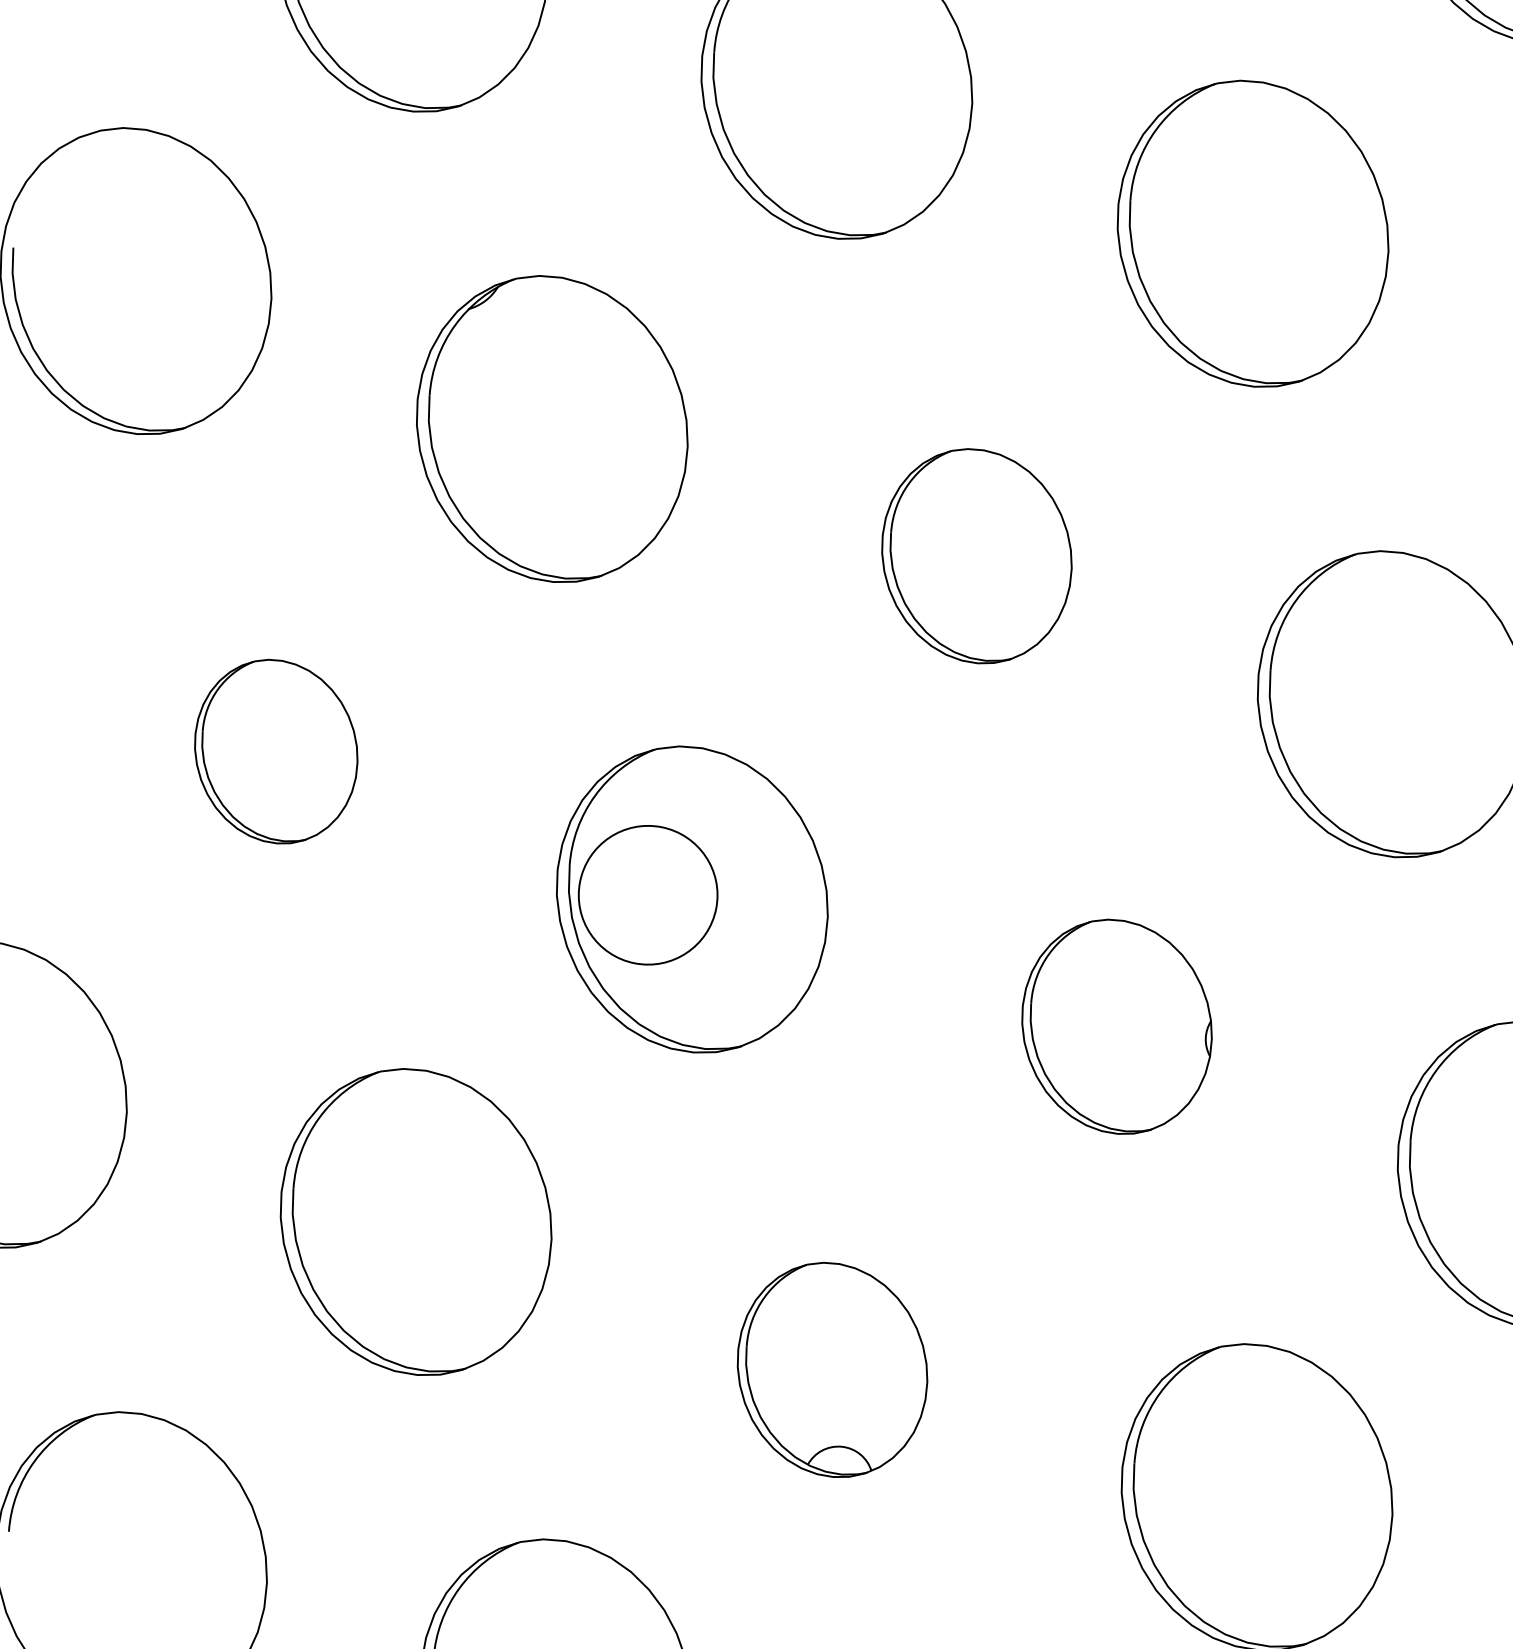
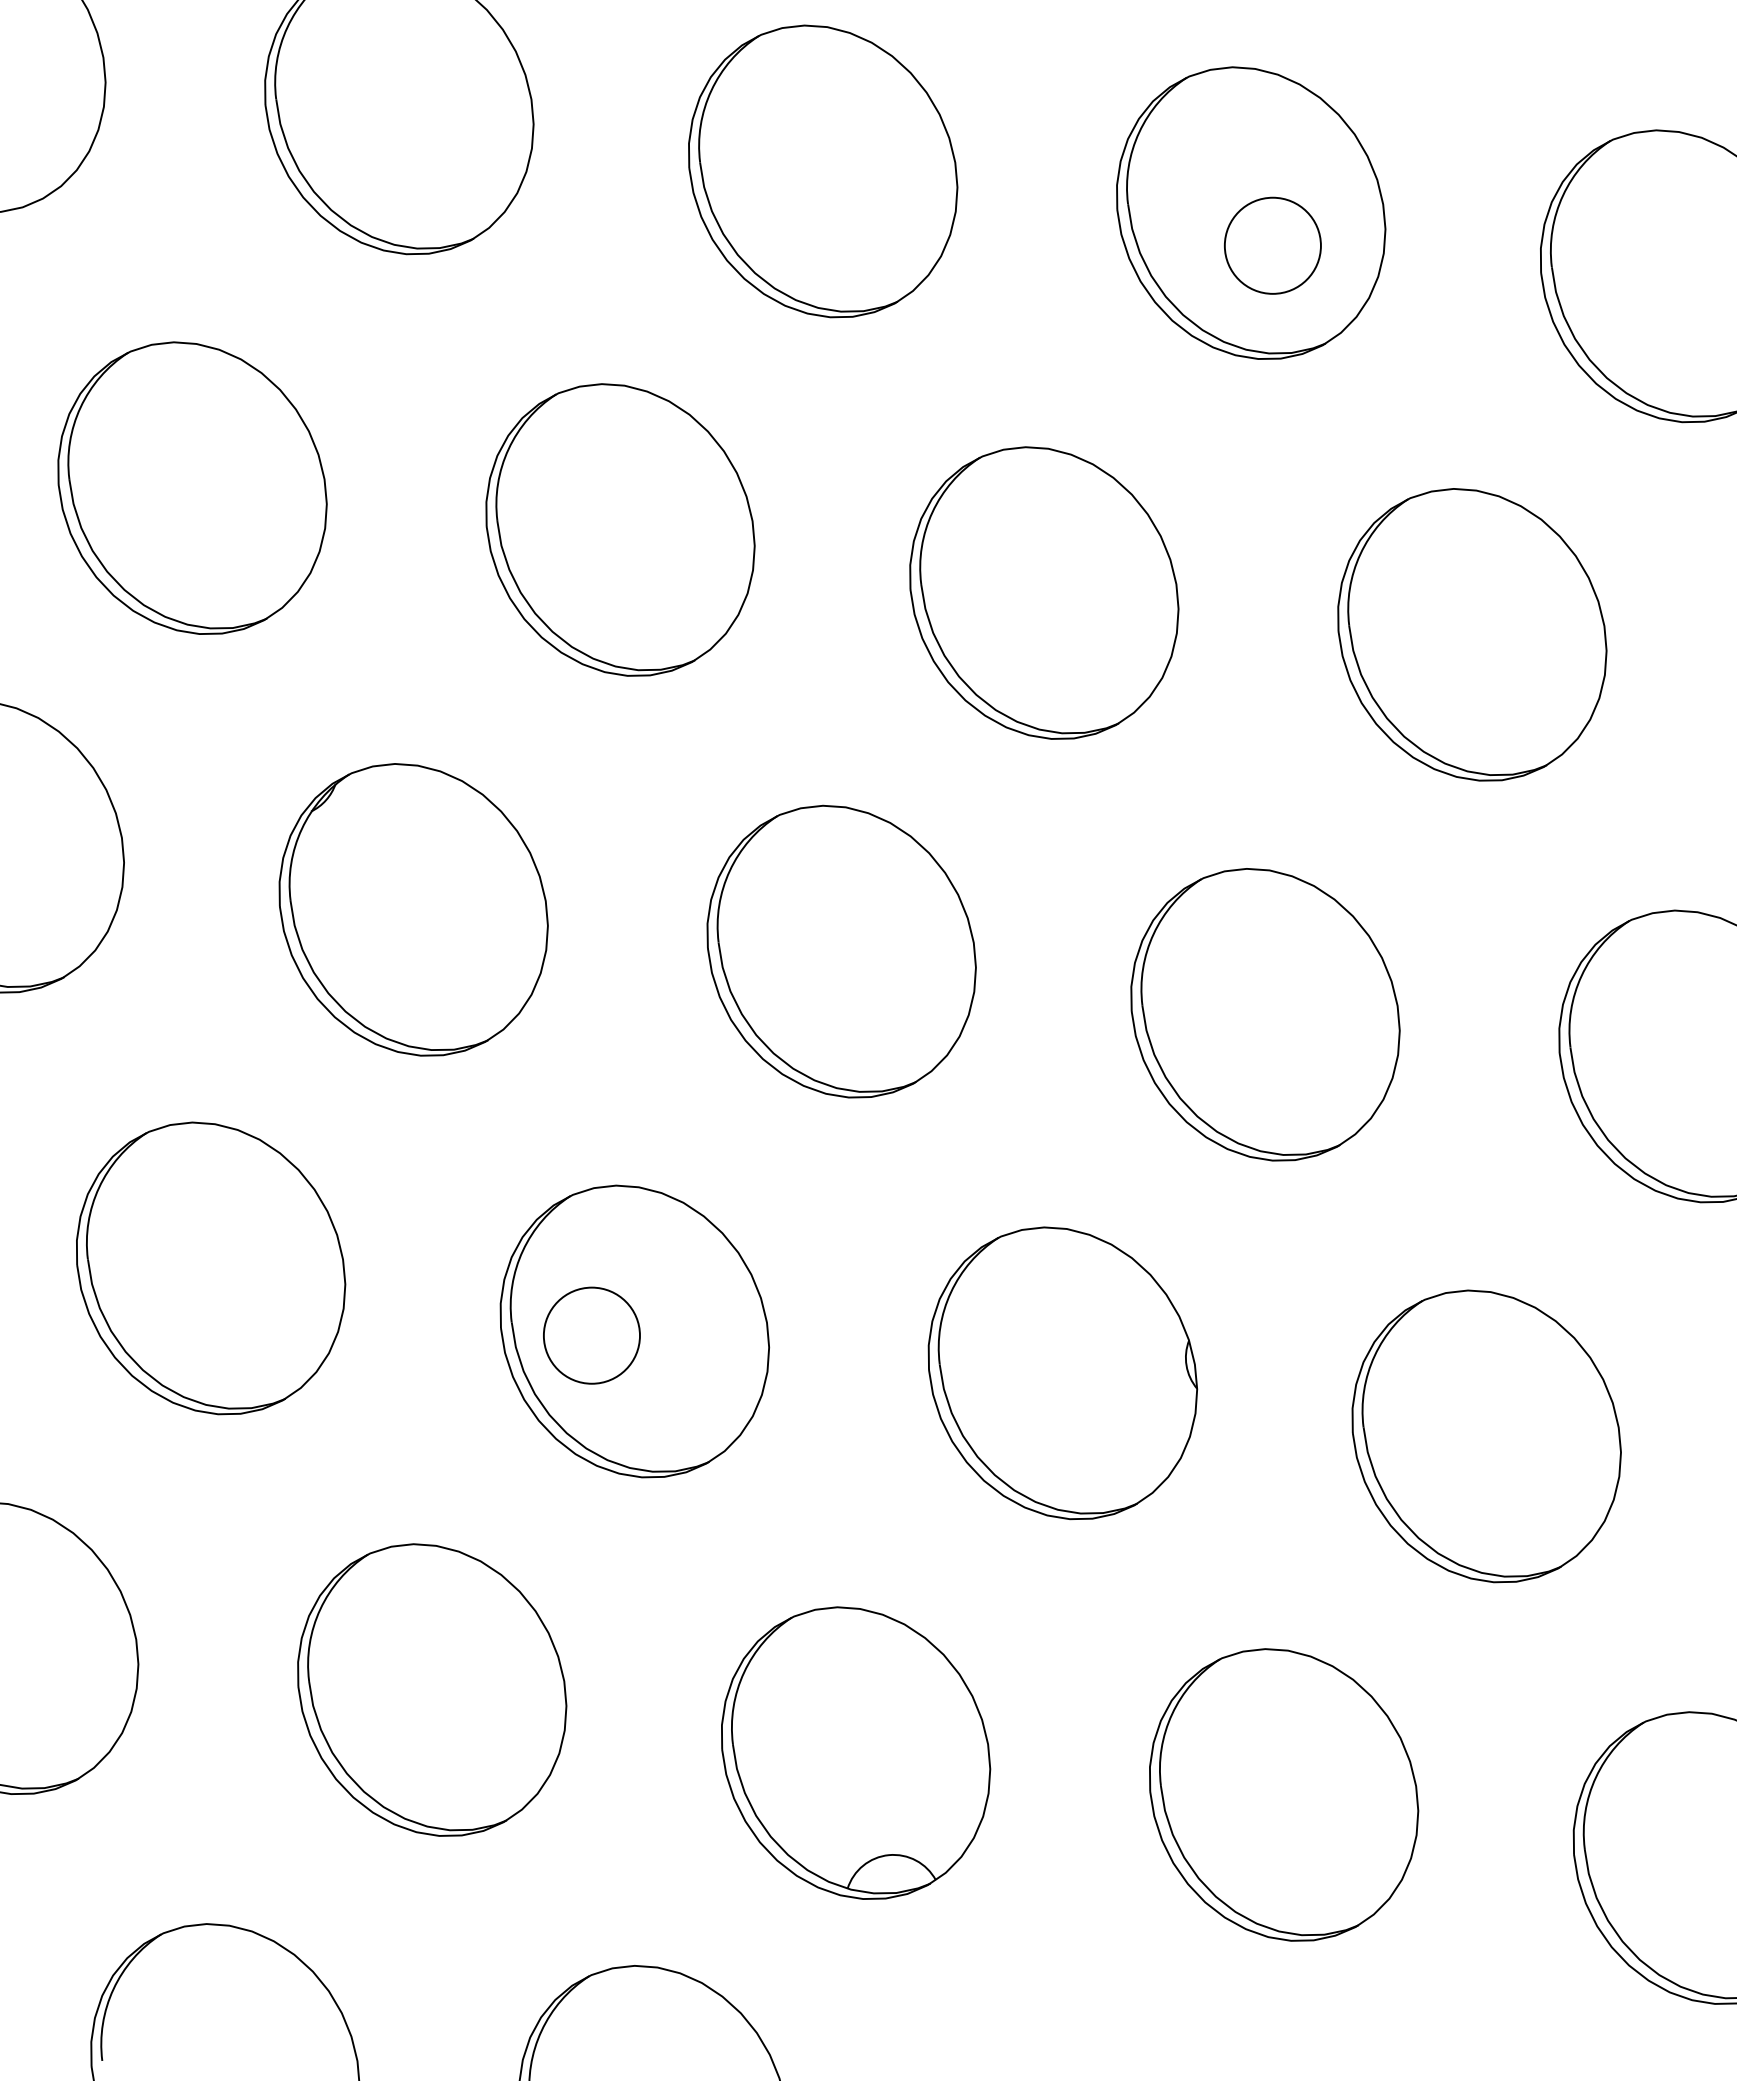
part: (976, 556) -> (841, 951), size x1.43
part: (276, 751) -> (211, 1268), size x1.67
circle: (647, 894) -> (591, 1335), size x0.71
part: (1116, 1026) -> (1062, 1373), size x1.43
part: (833, 1369) -> (856, 1752), size x1.43

